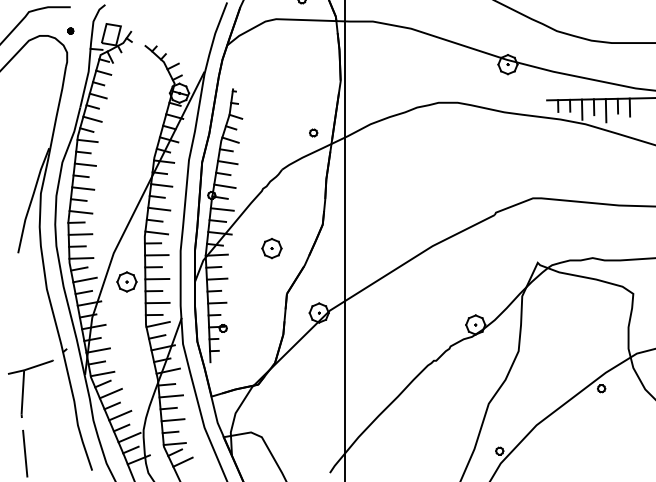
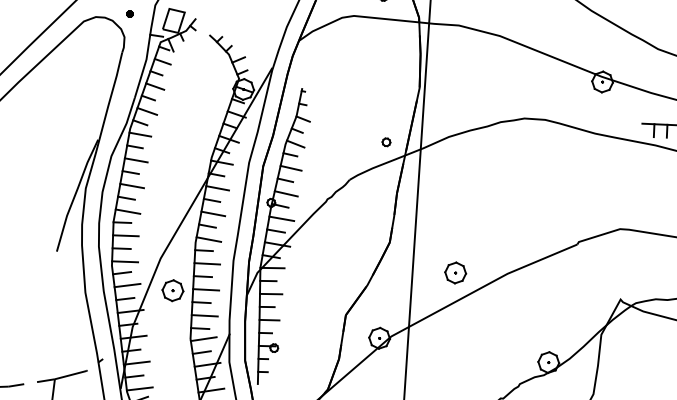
part: (271, 248) -> (455, 272), moved

